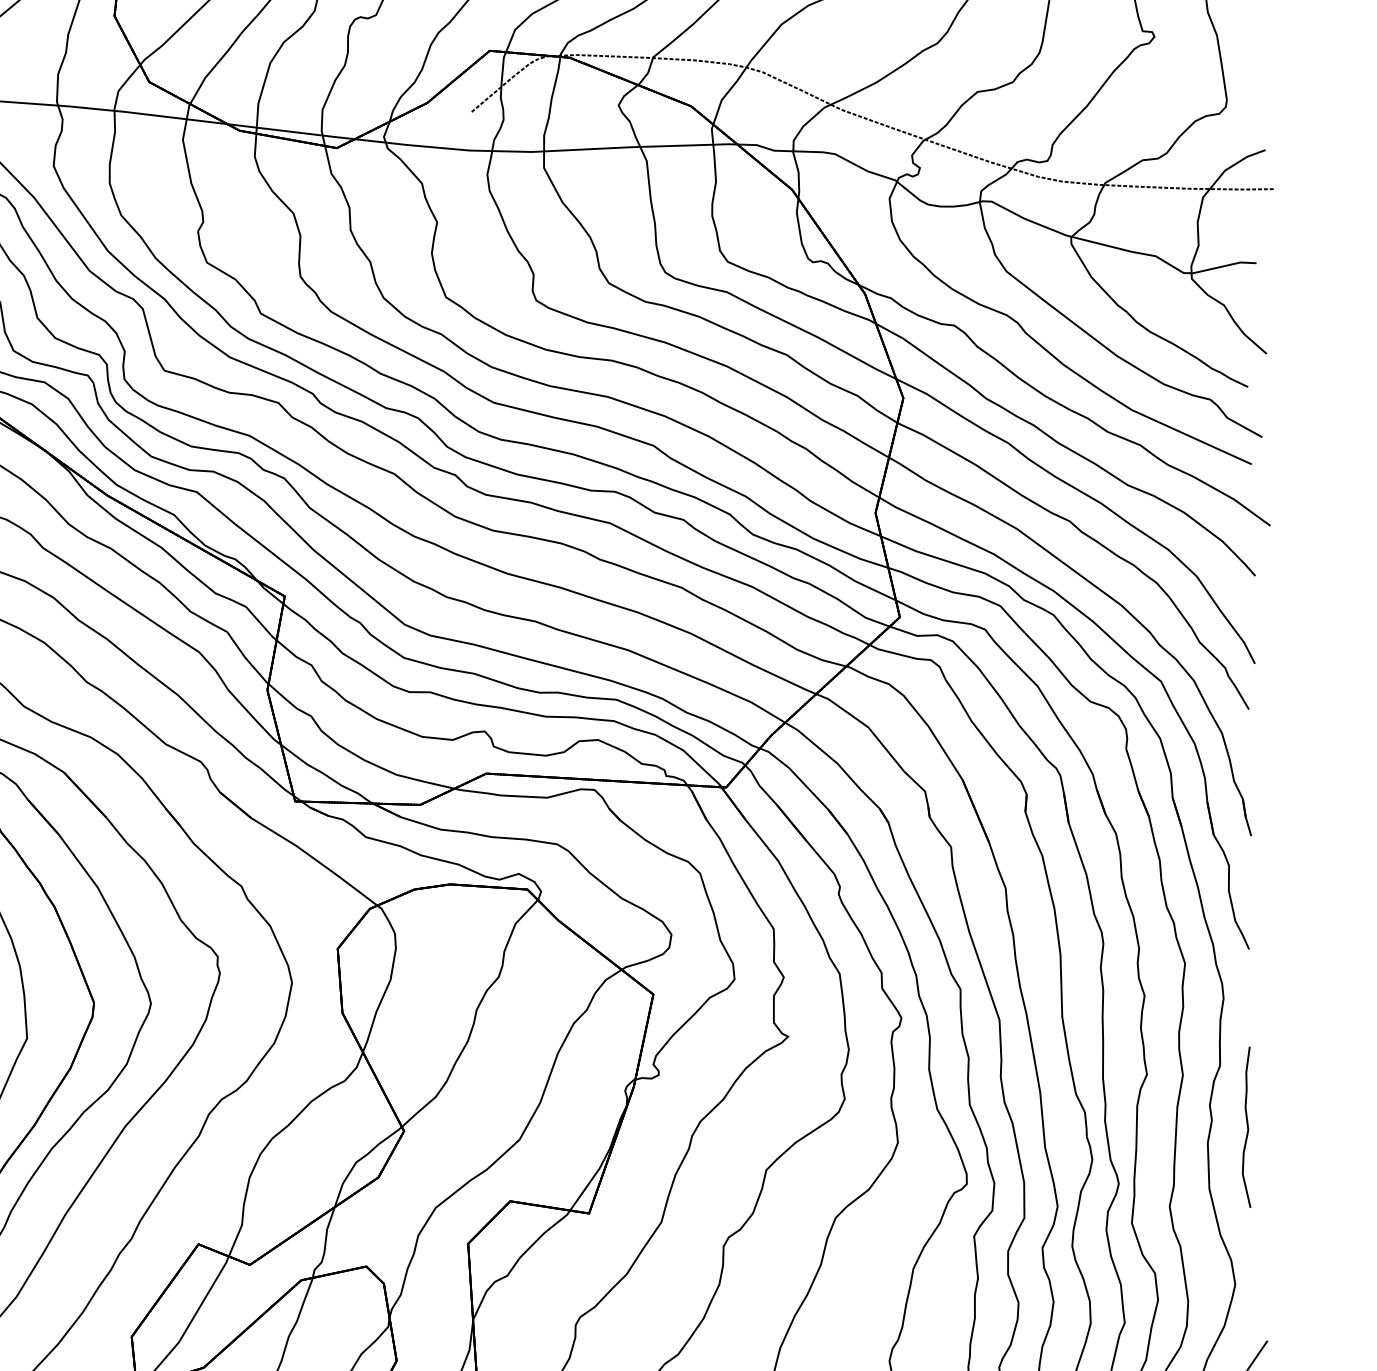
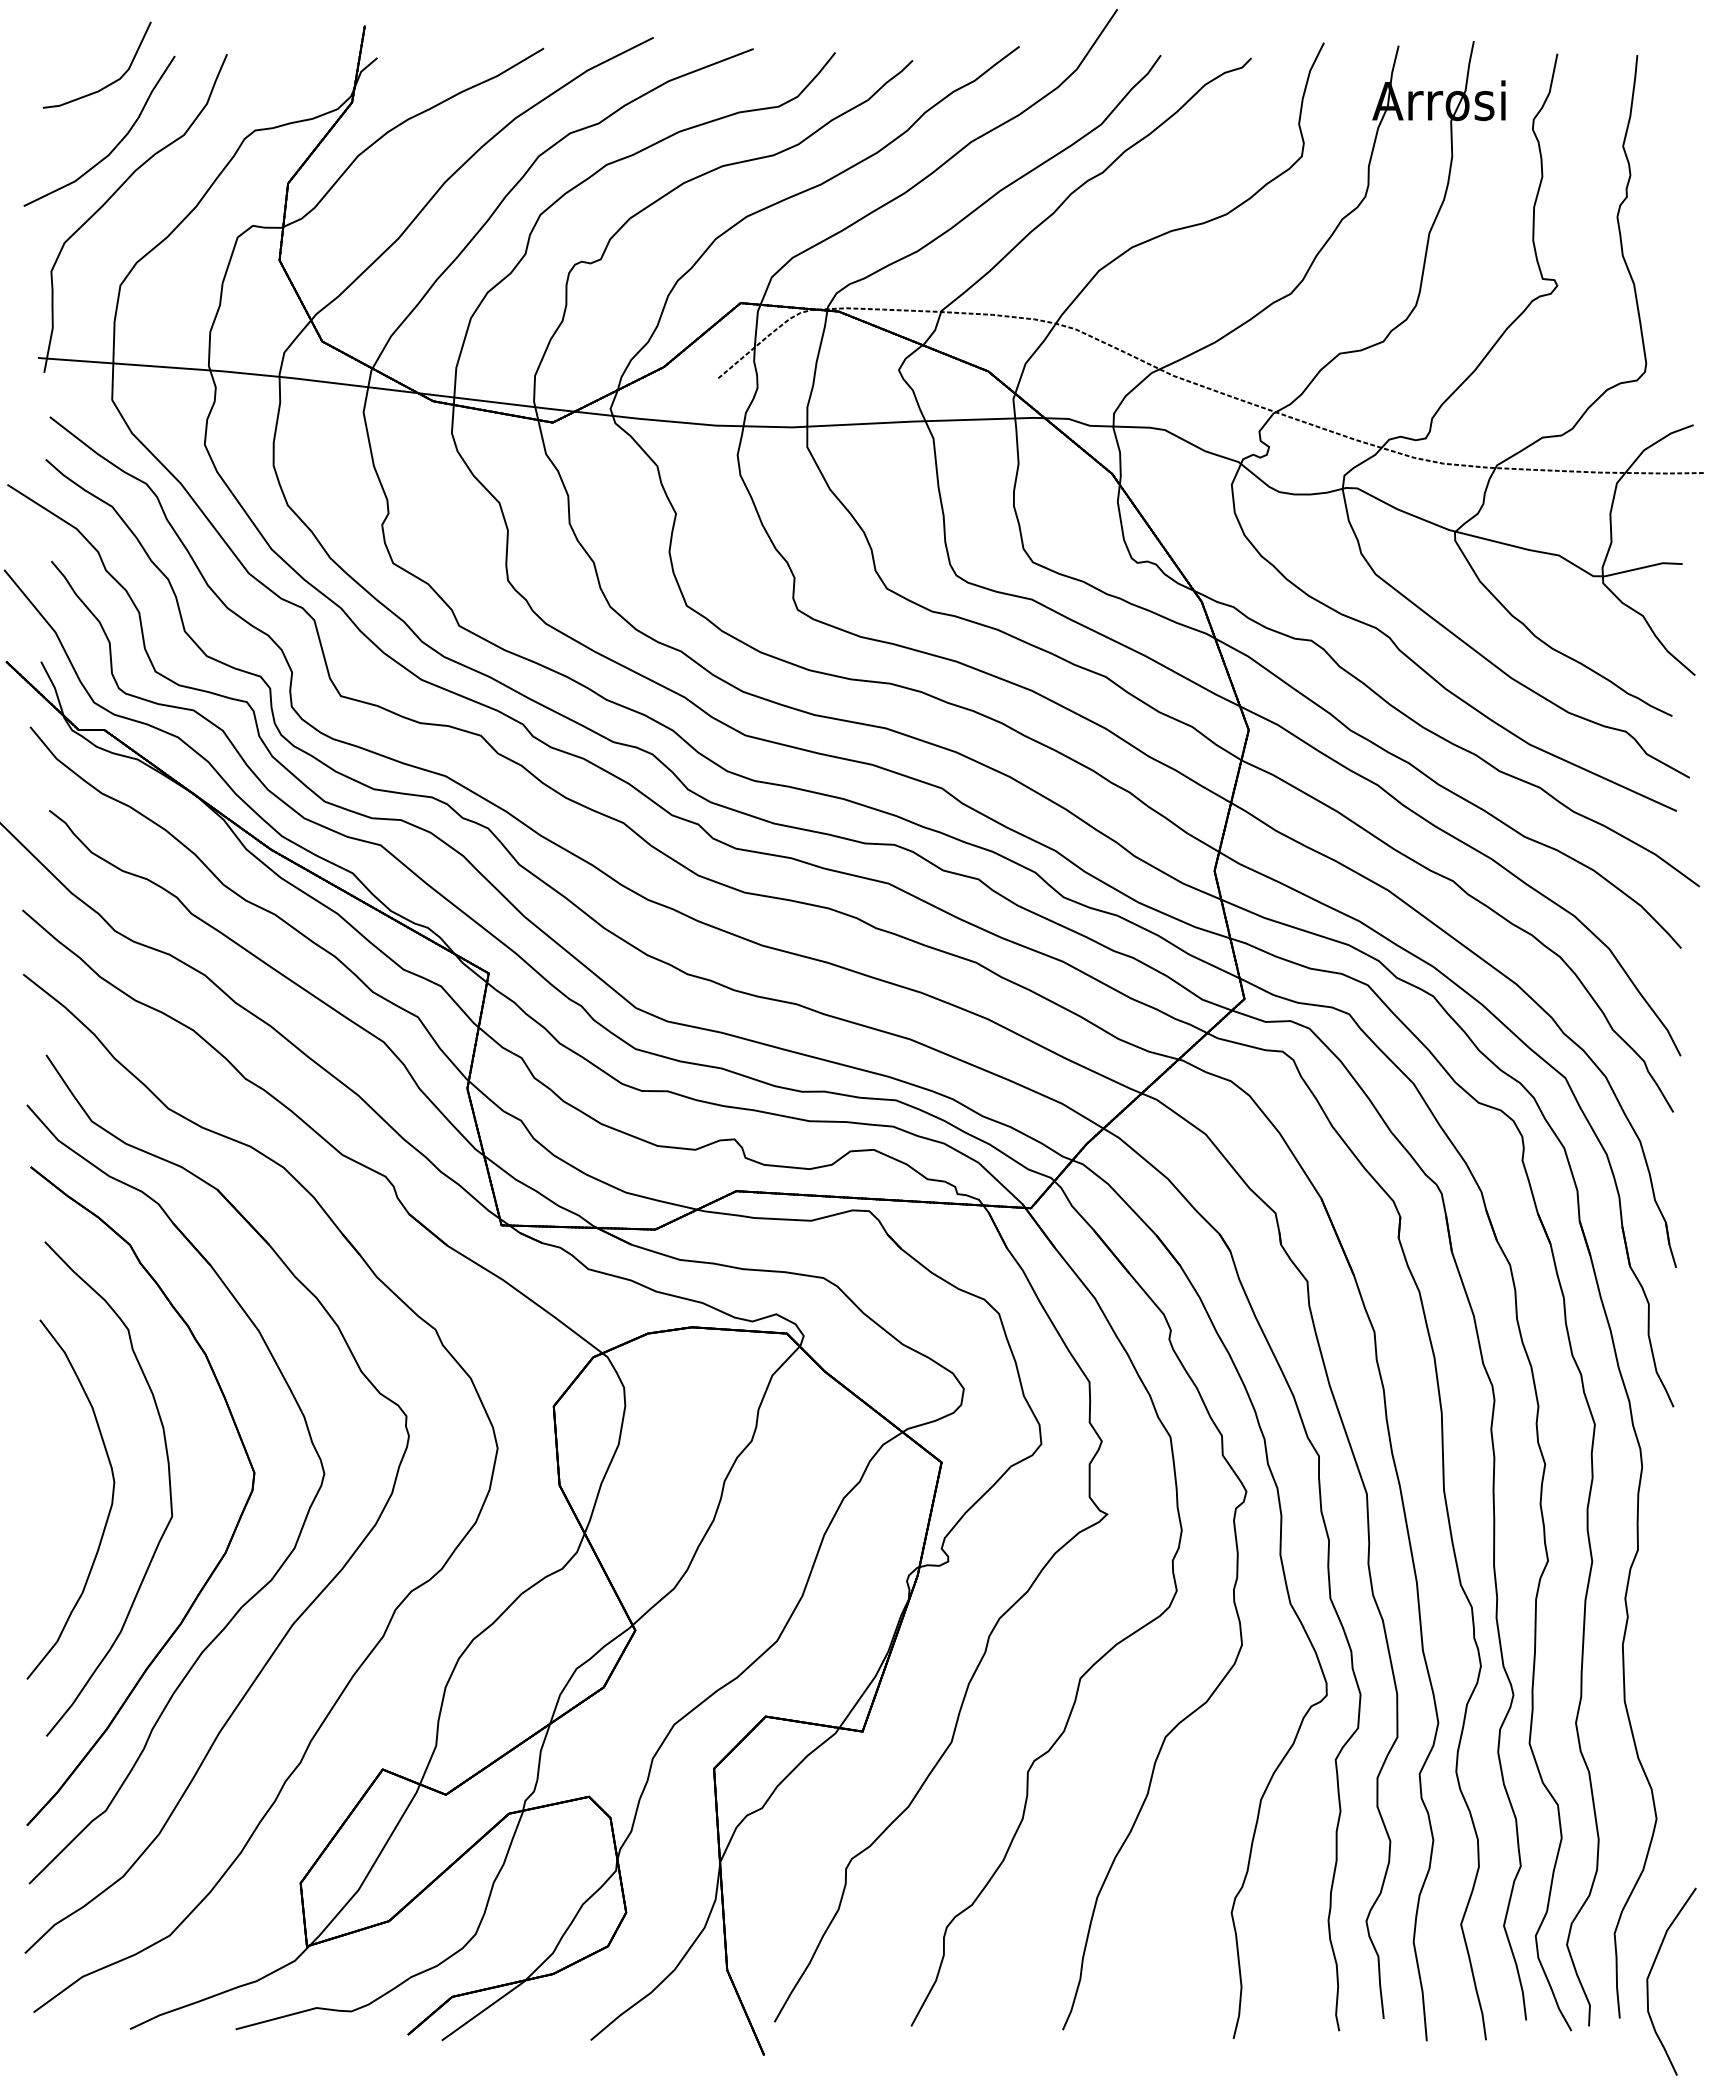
curve: (1247, 1127) -> (1671, 1625), removed

